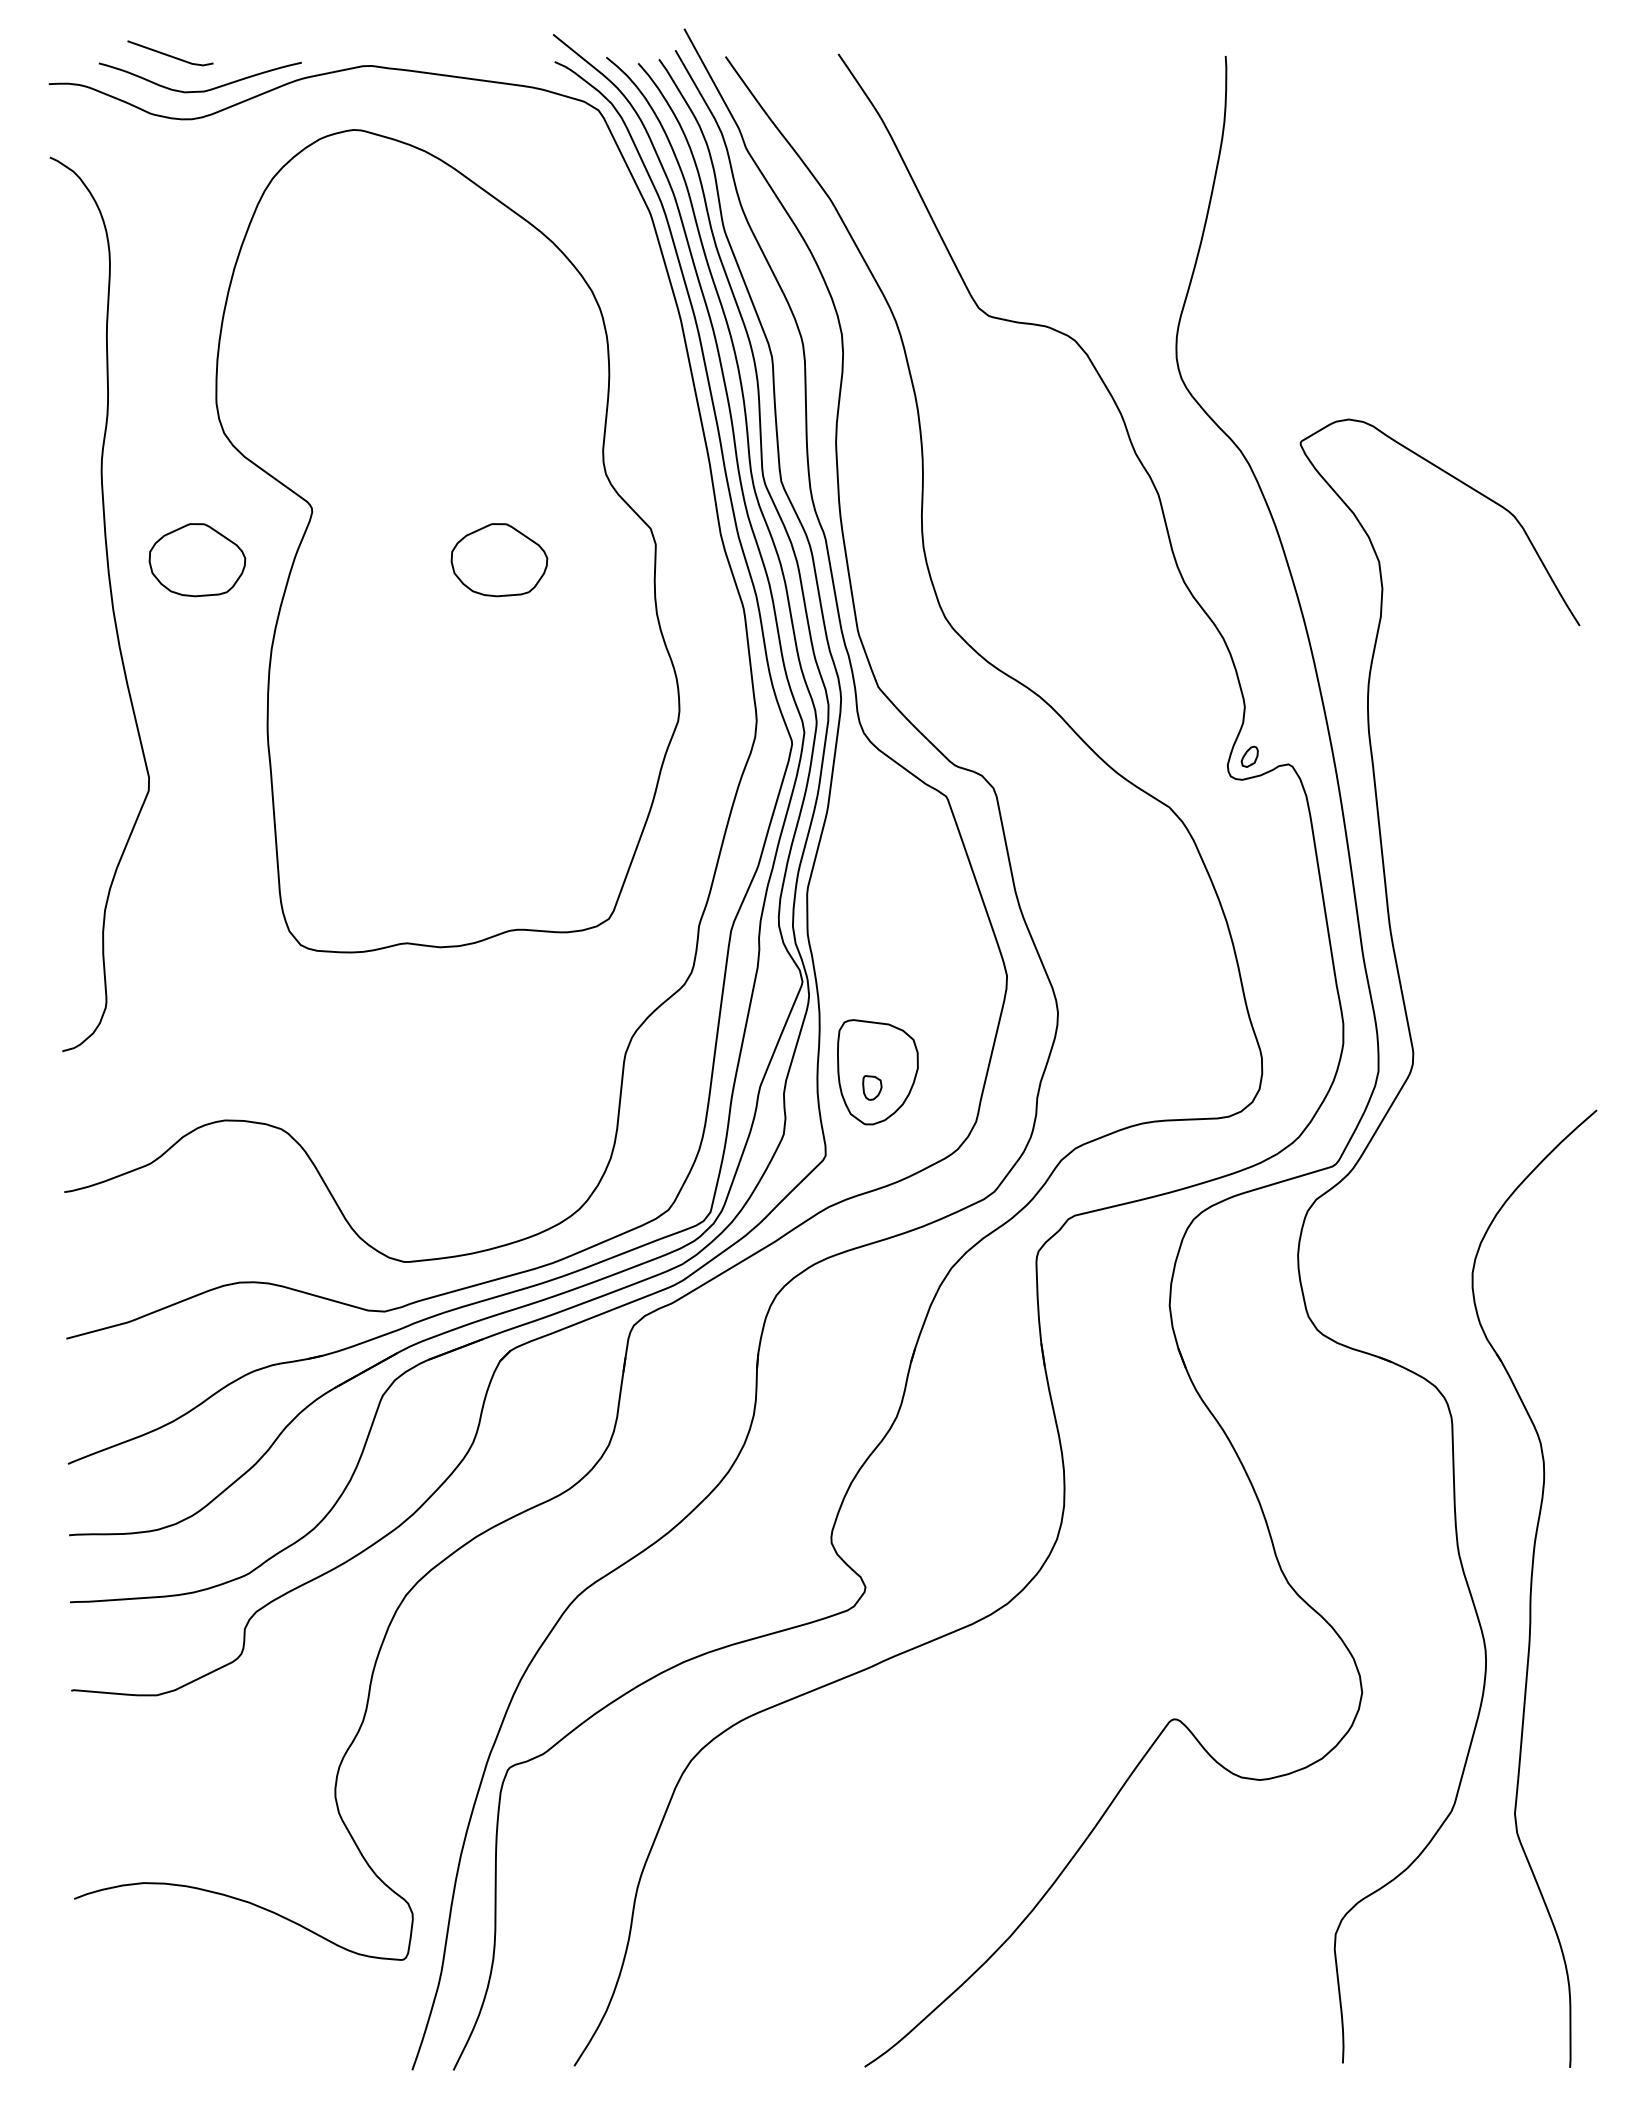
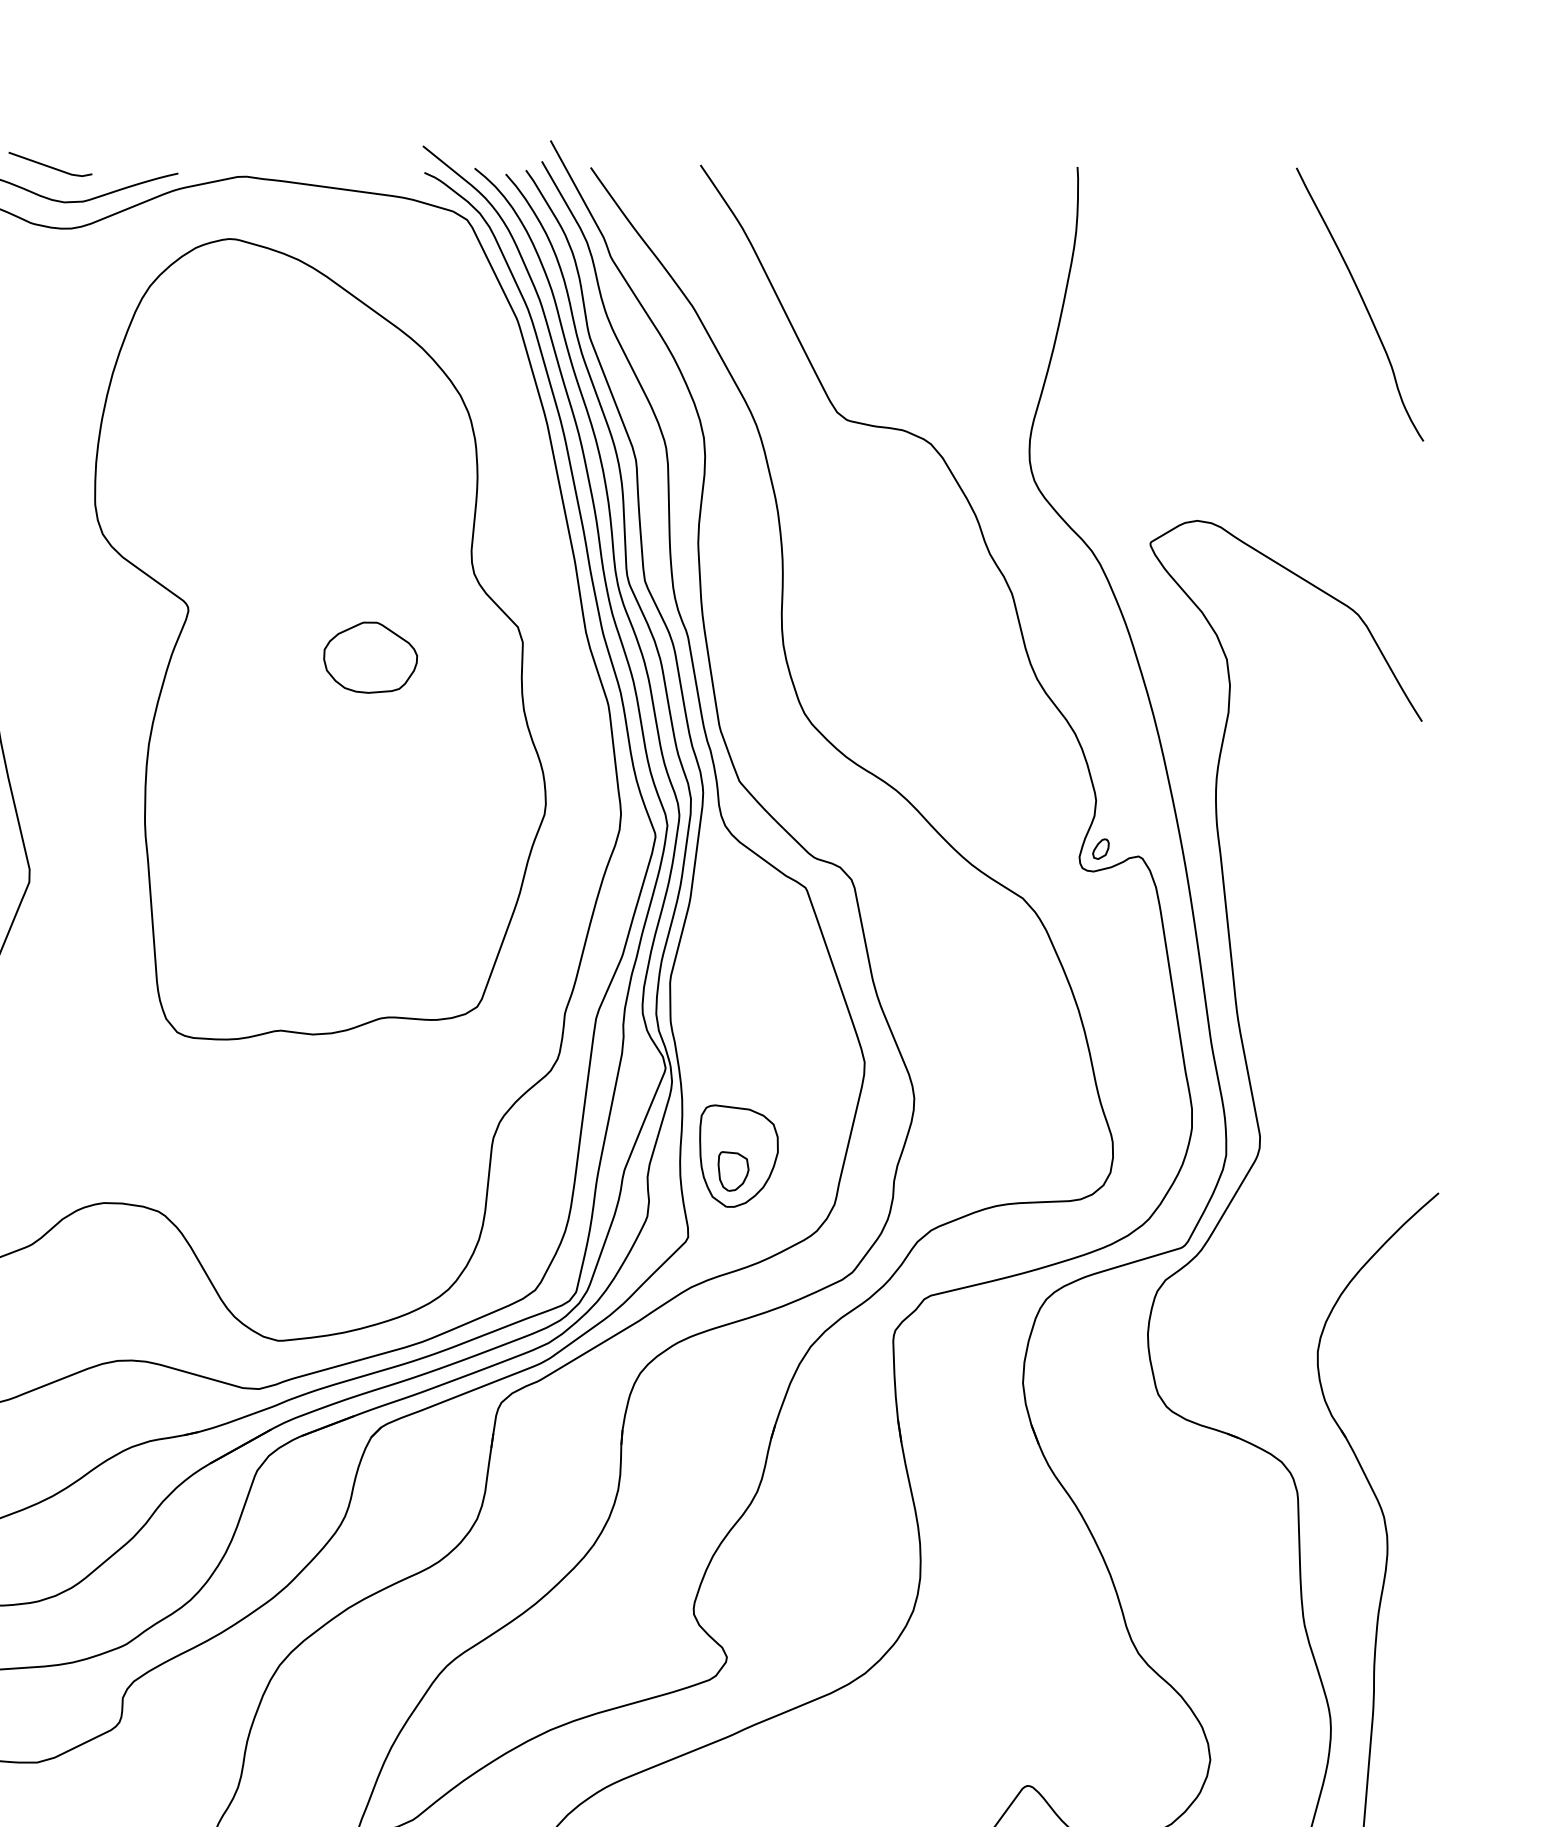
curve: (1519, 196) -> (1363, 303), added
part: (197, 560) -> (76, 658), removed
part: (872, 1087) -> (733, 1170), size x1.67

